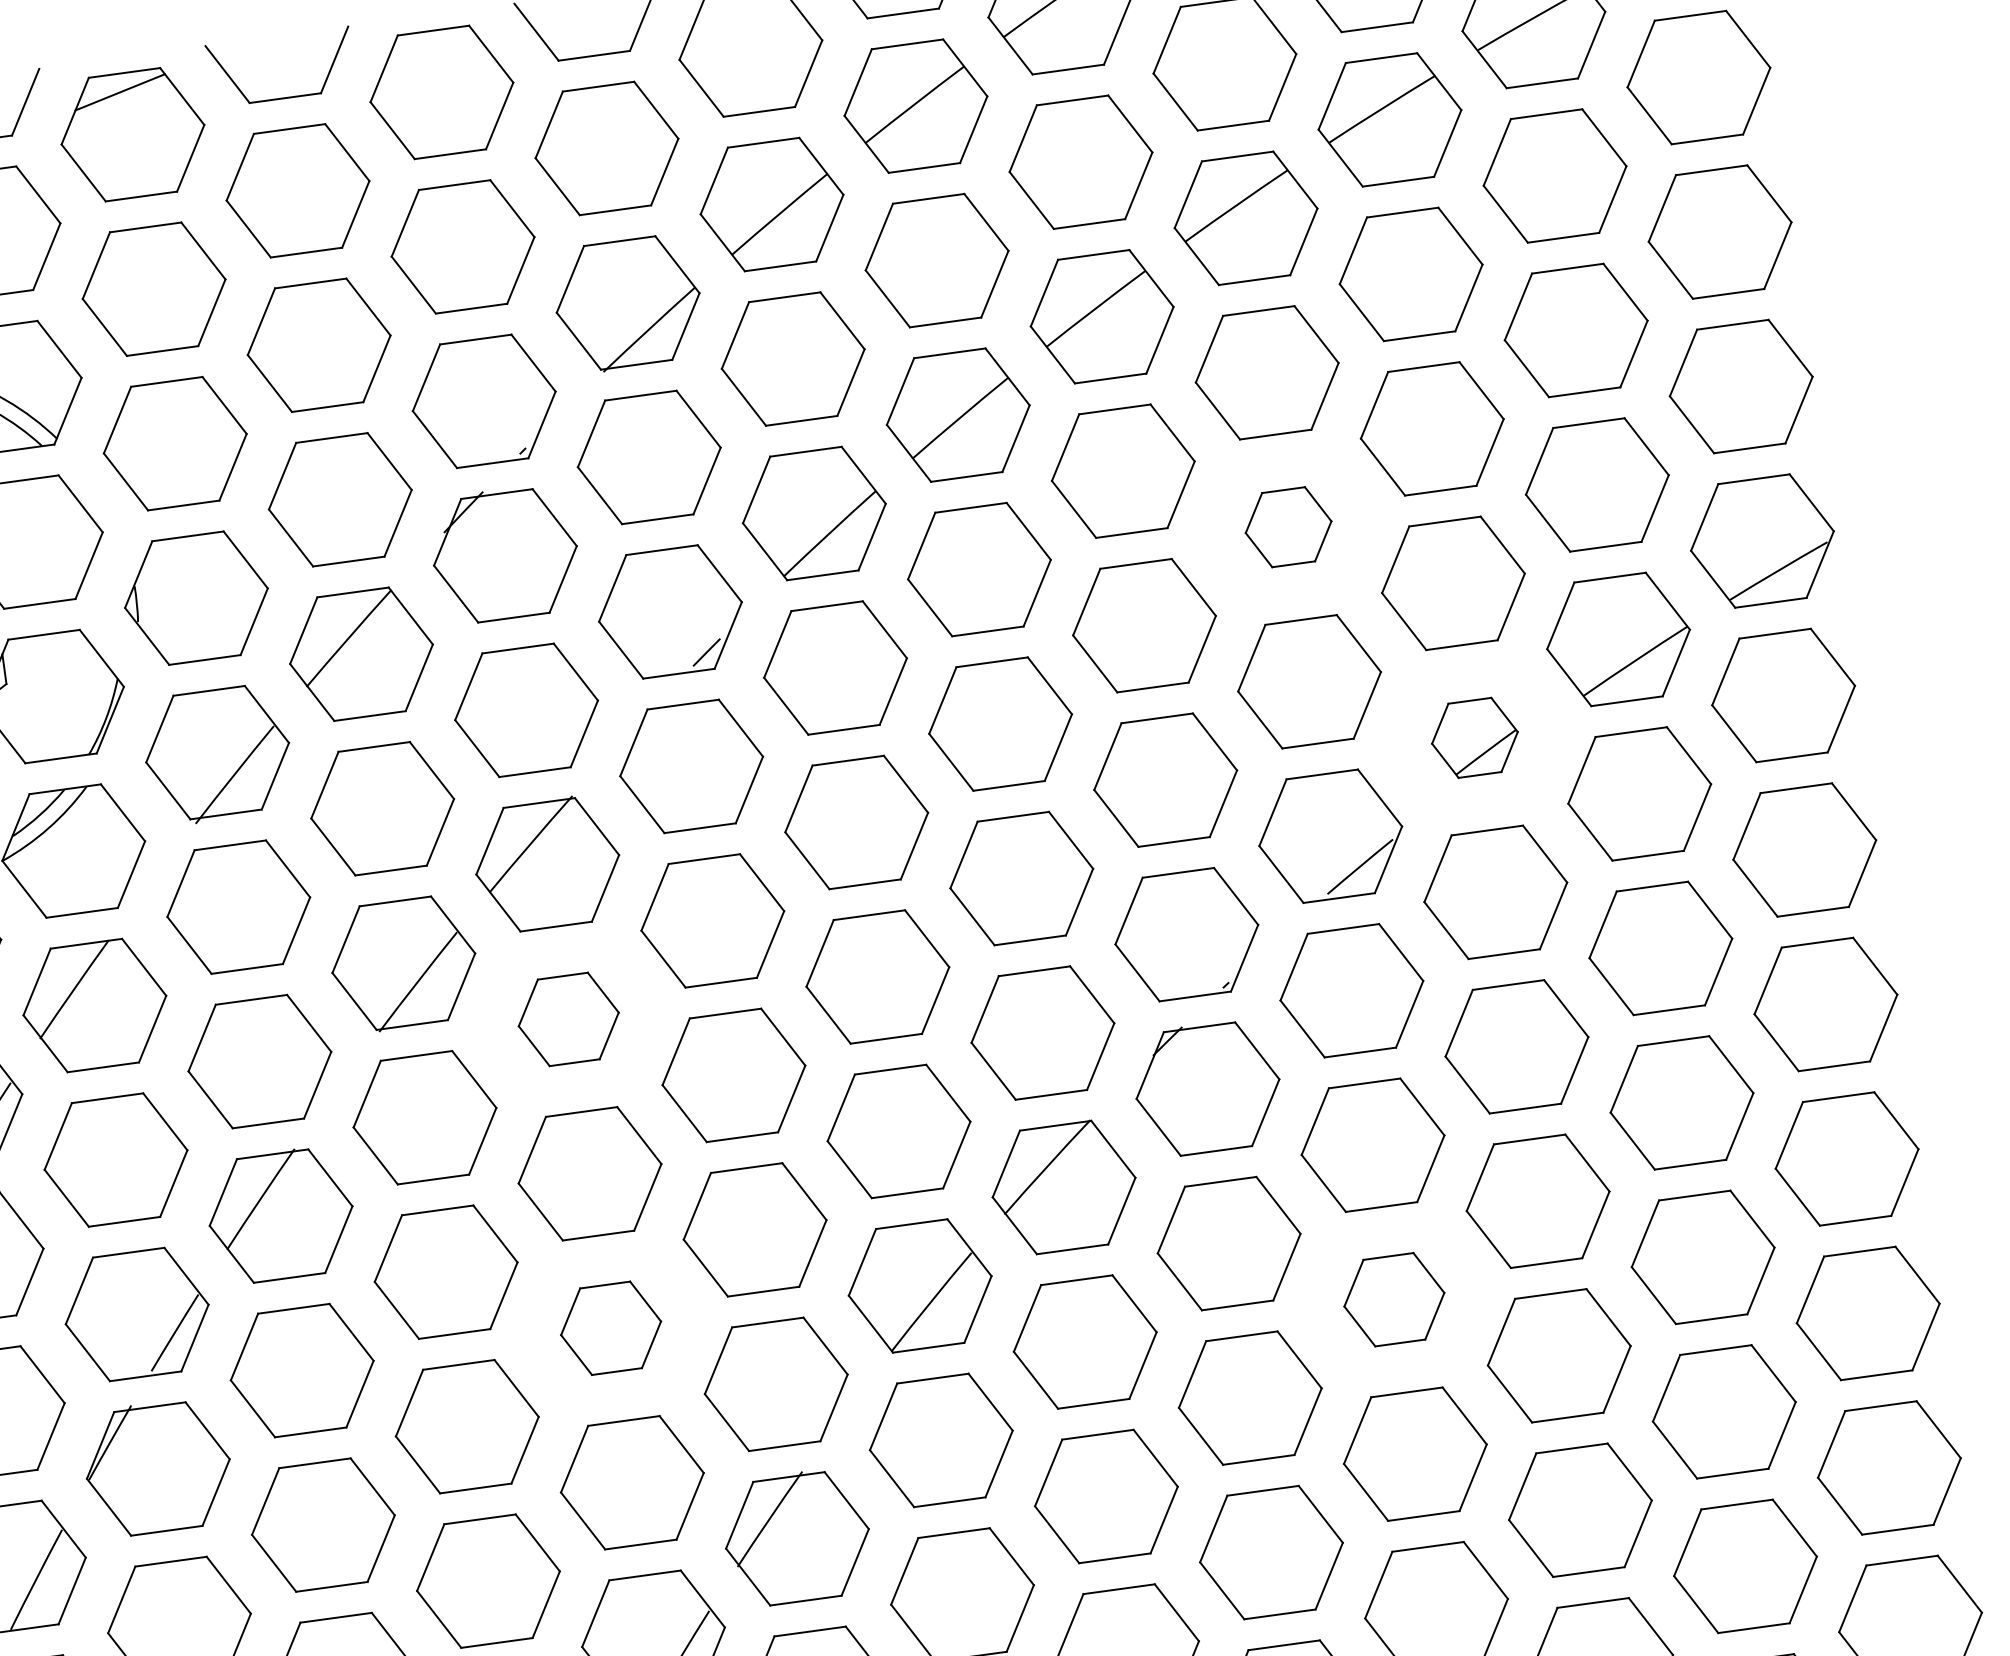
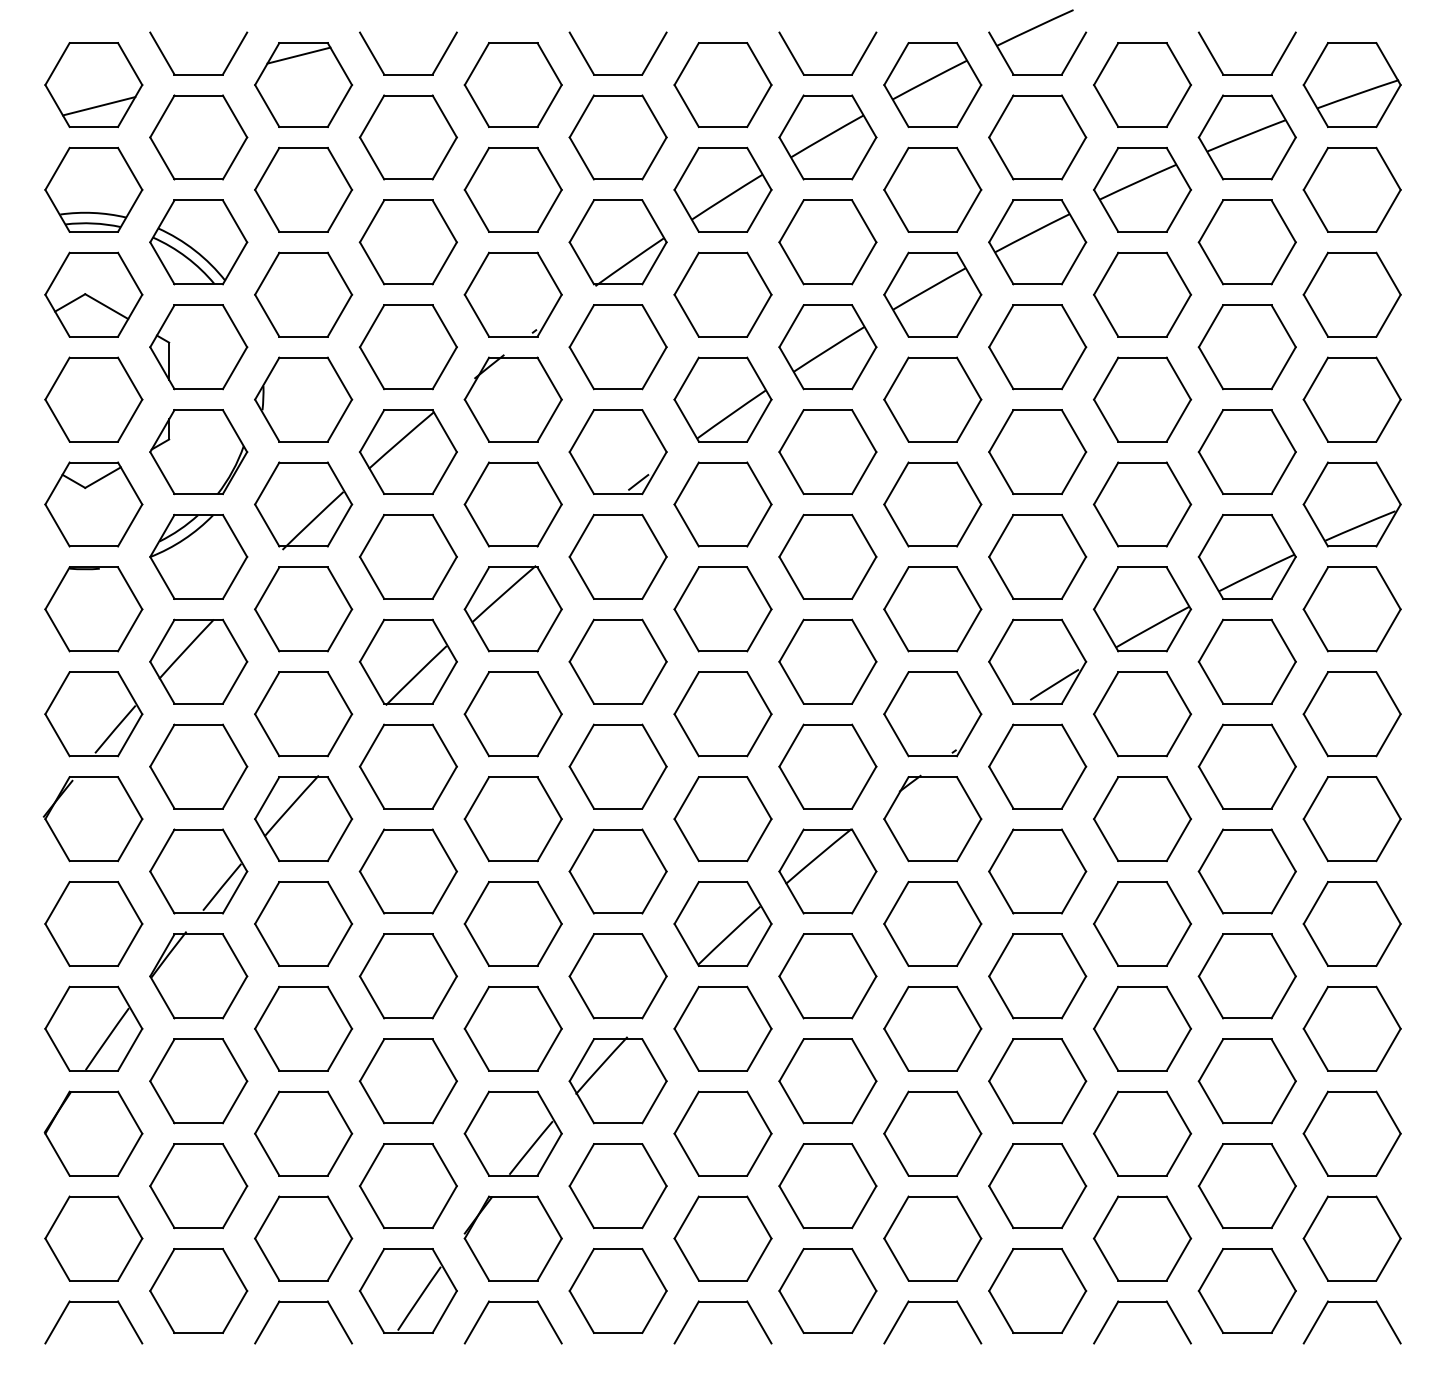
part: (1288, 526) -> (1037, 451), size x1.67
part: (1474, 738) -> (1142, 609), size x1.67
part: (567, 1019) -> (512, 714), size x1.43
part: (1394, 1299) -> (1037, 976), size x1.43
part: (609, 1327) -> (512, 923), size x1.43

